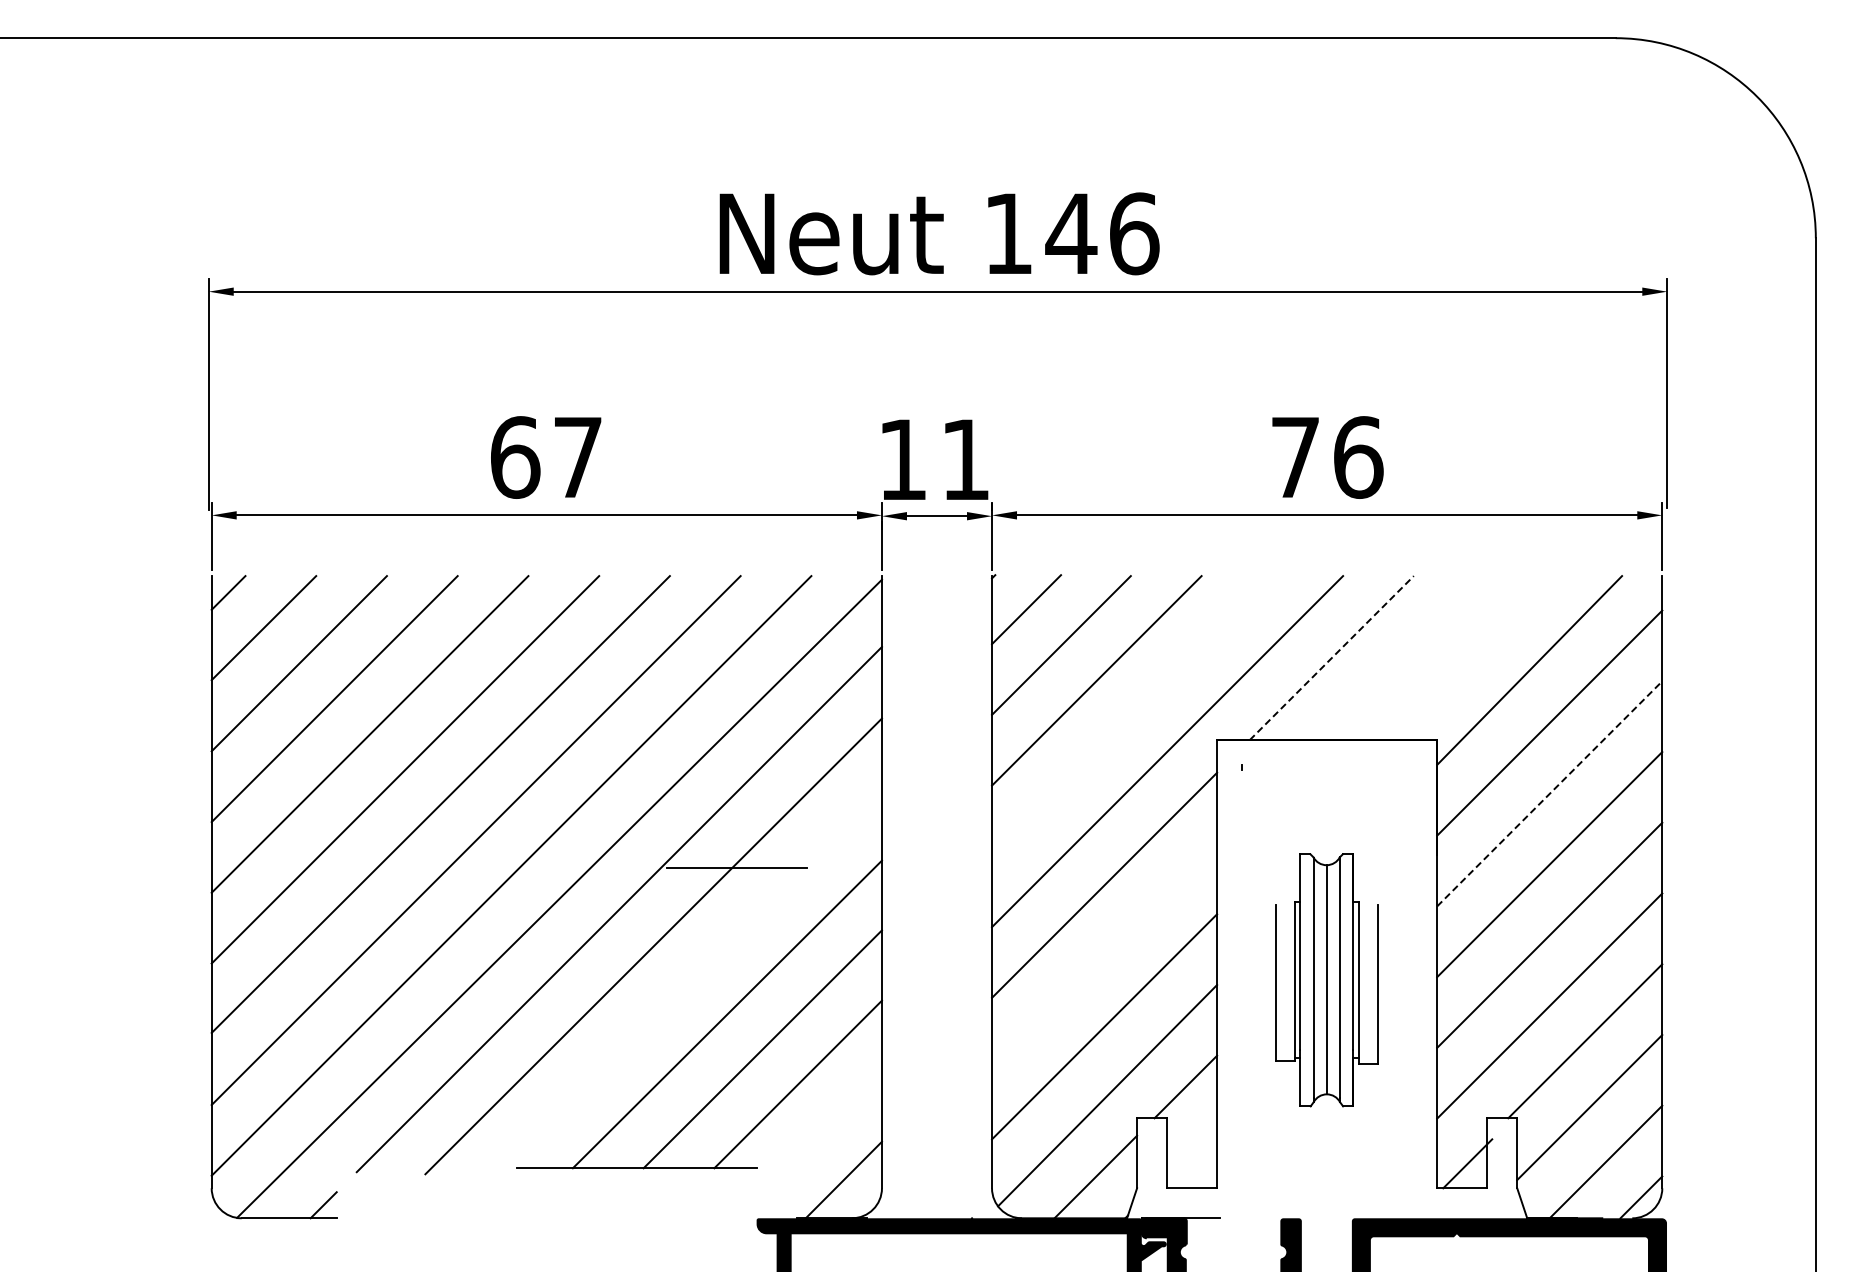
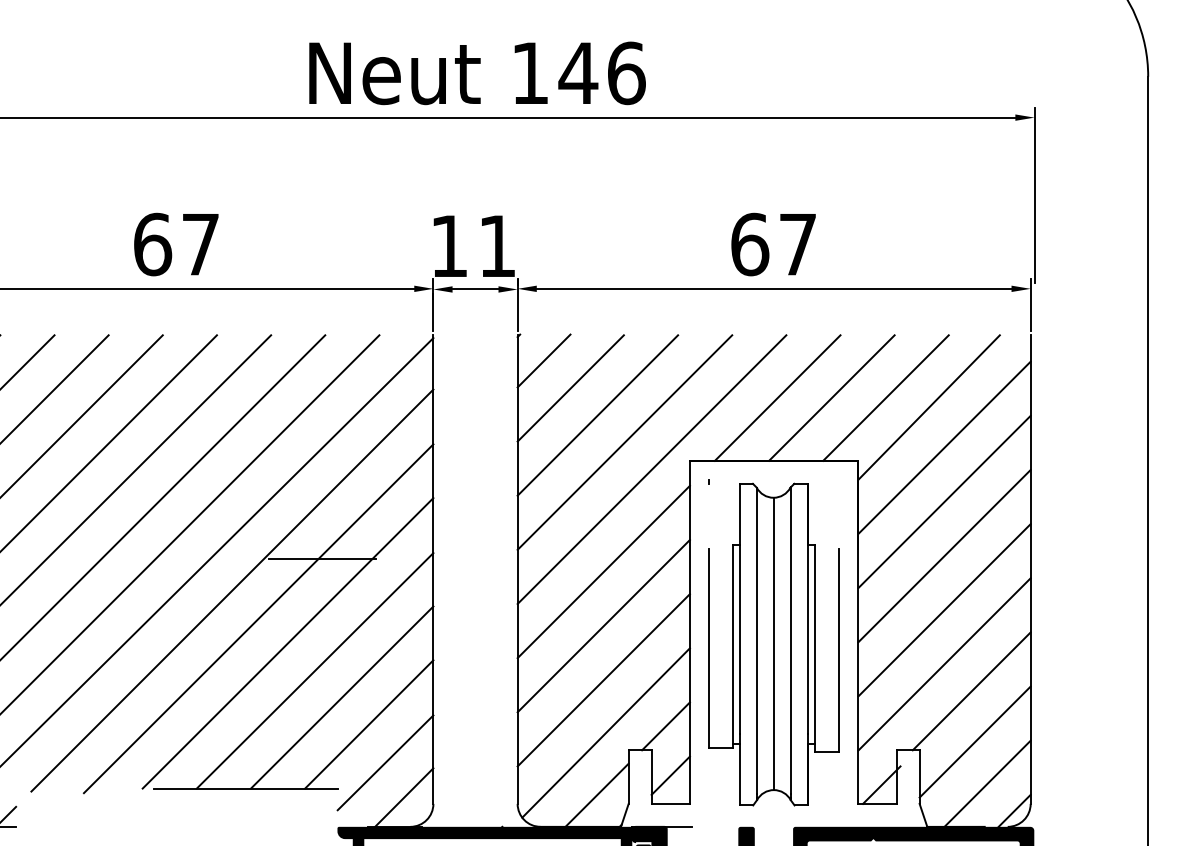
text: (1327, 457) -> (774, 244), 76 -> 67
line: (1332, 657) -> (778, 397), dashed -> solid
line: (1402, 658) -> (831, 398), added
line: (1473, 658) -> (886, 398), added
line: (1132, 716) -> (625, 442), added
line: (1550, 793) -> (945, 501), dashed -> solid
line: (1104, 955) -> (603, 625), added
line: (691, 978) -> (287, 643), added
part: (1326, 980) -> (773, 644), size x1.67
line: (818, 1134) -> (384, 762), added
line: (1192, 1151) -> (671, 775), added

